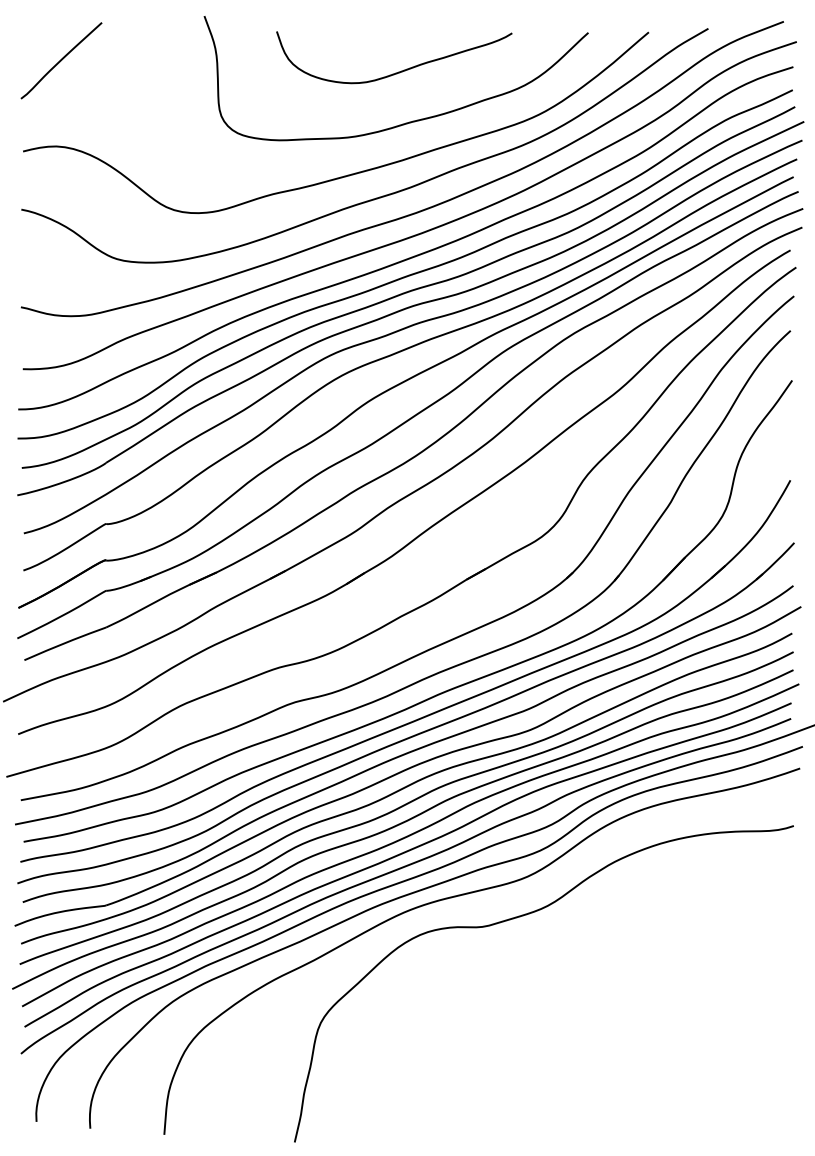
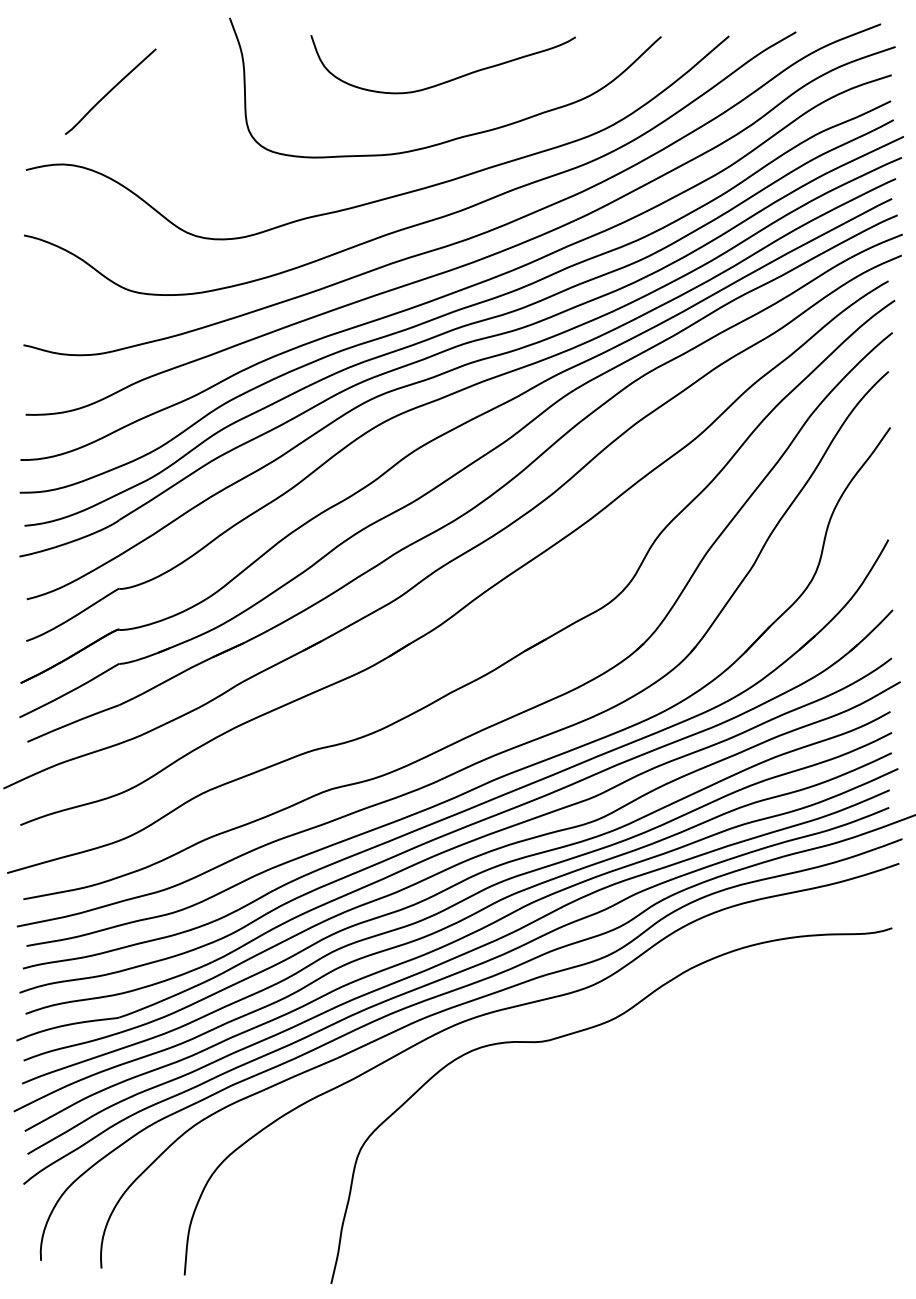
curve: (61, 60) -> (110, 91), moved

